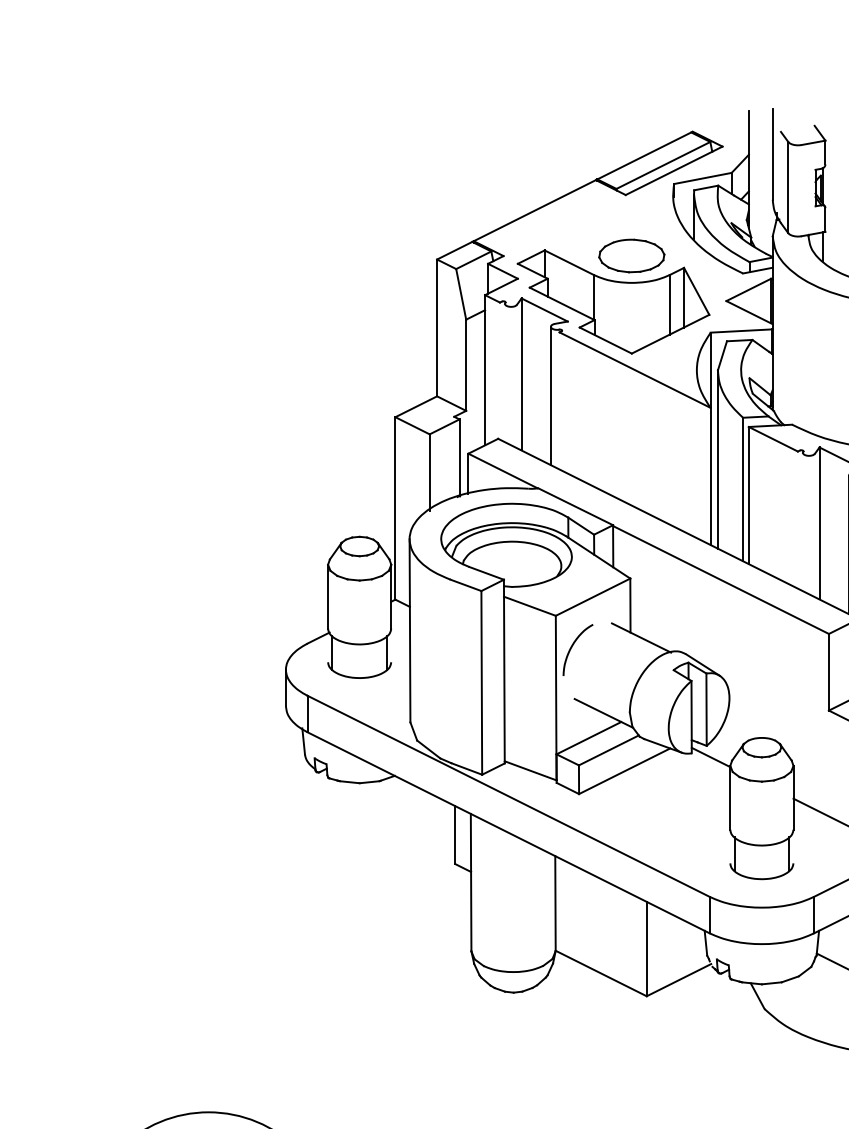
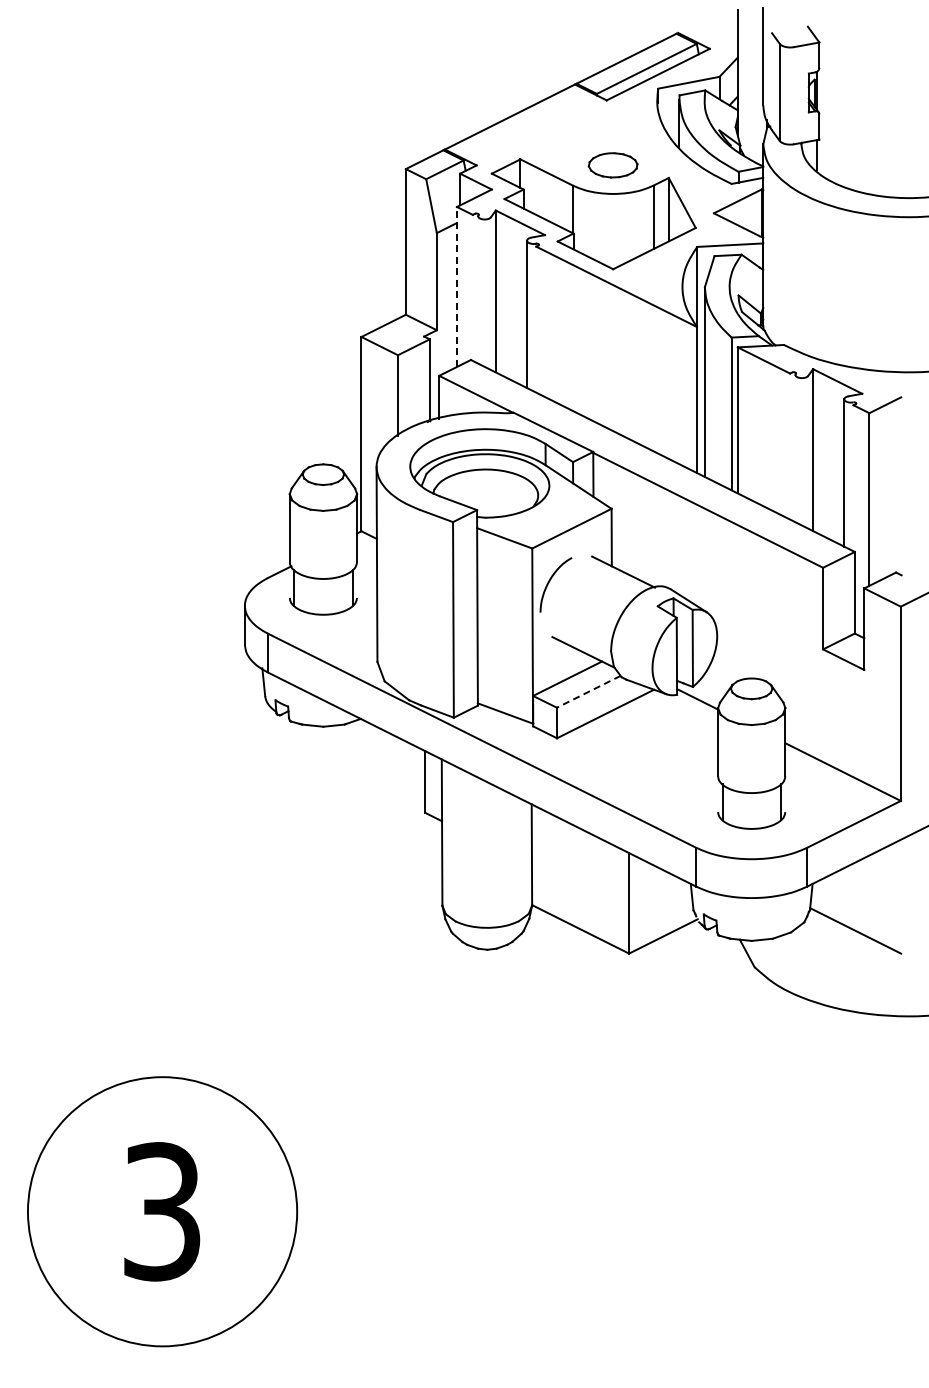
part: (631, 256) -> (612, 165), size x0.7
line: (485, 369) -> (457, 286), solid -> dashed
line: (608, 750) -> (588, 691), solid -> dashed

